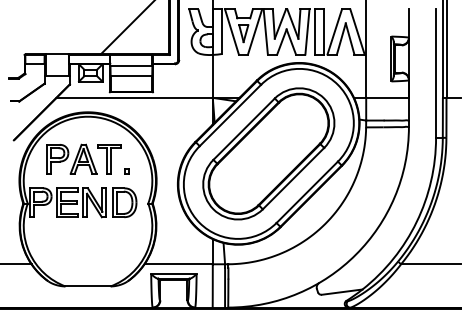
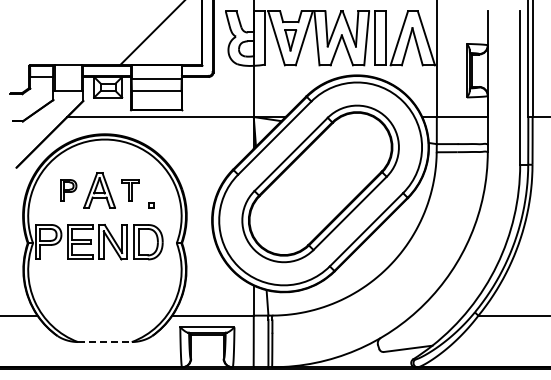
part: (57, 159) -> (68, 190), size x0.6
part: (108, 159) -> (129, 190), size x0.6
line: (87, 286) -> (104, 342), solid -> dashed

